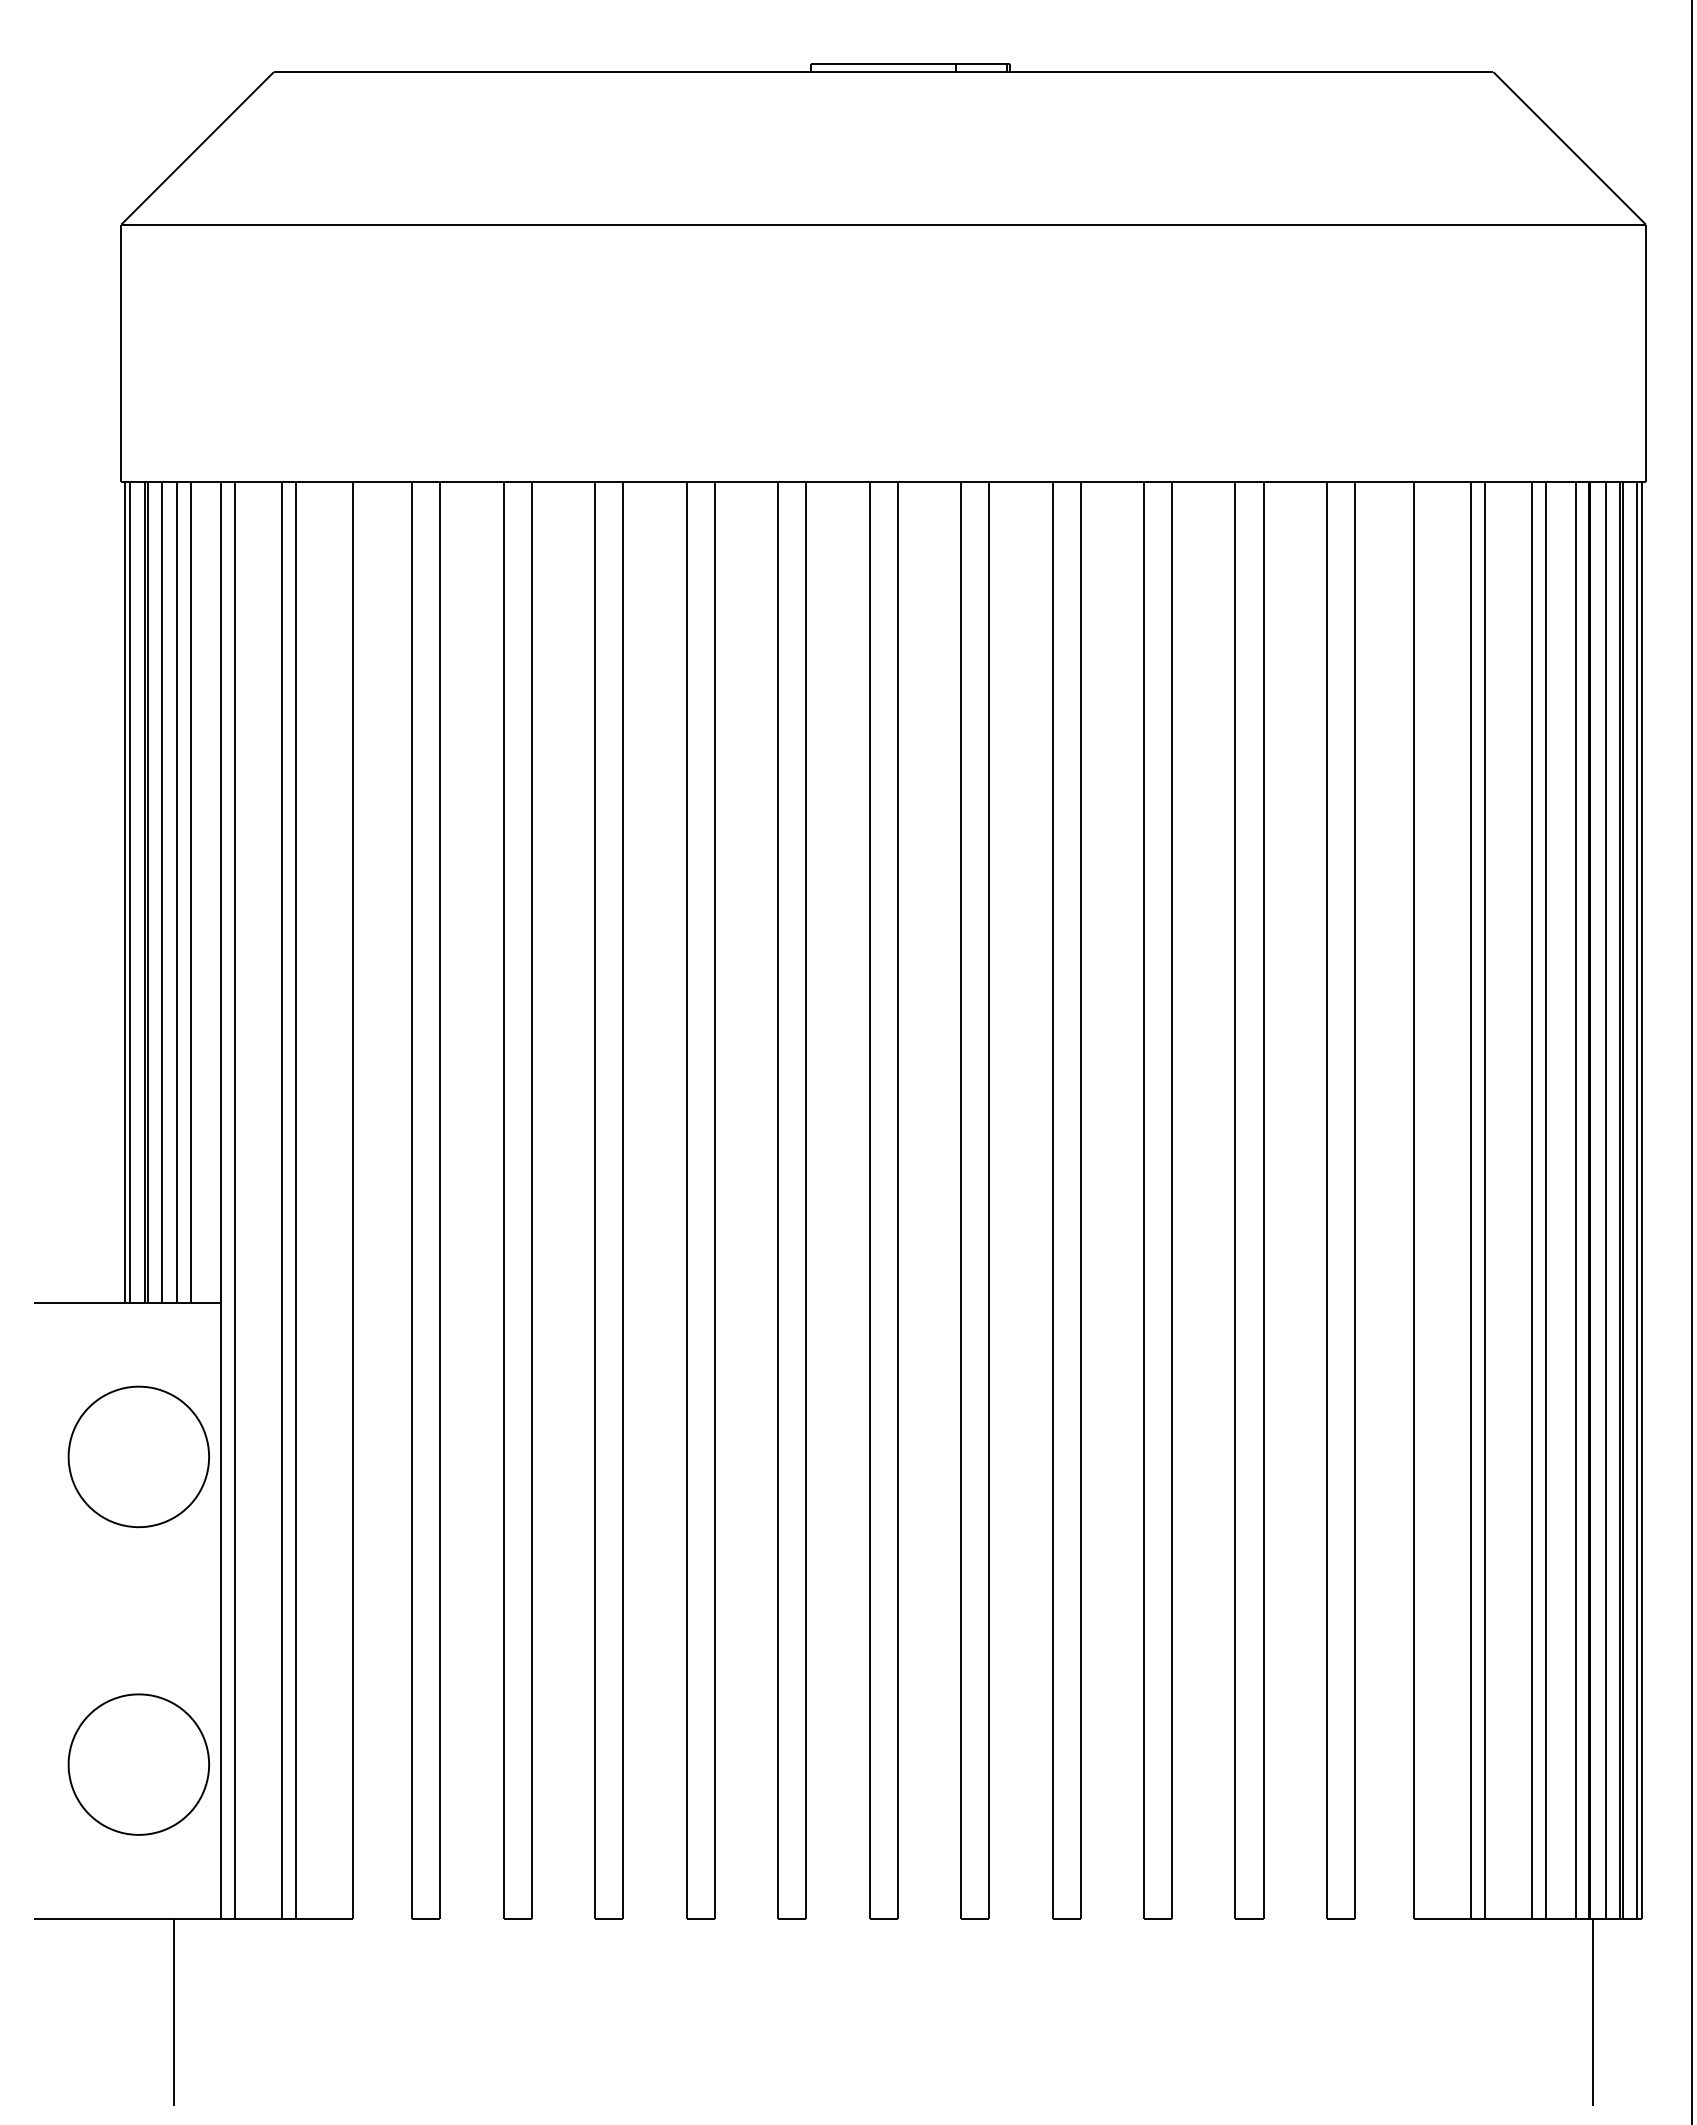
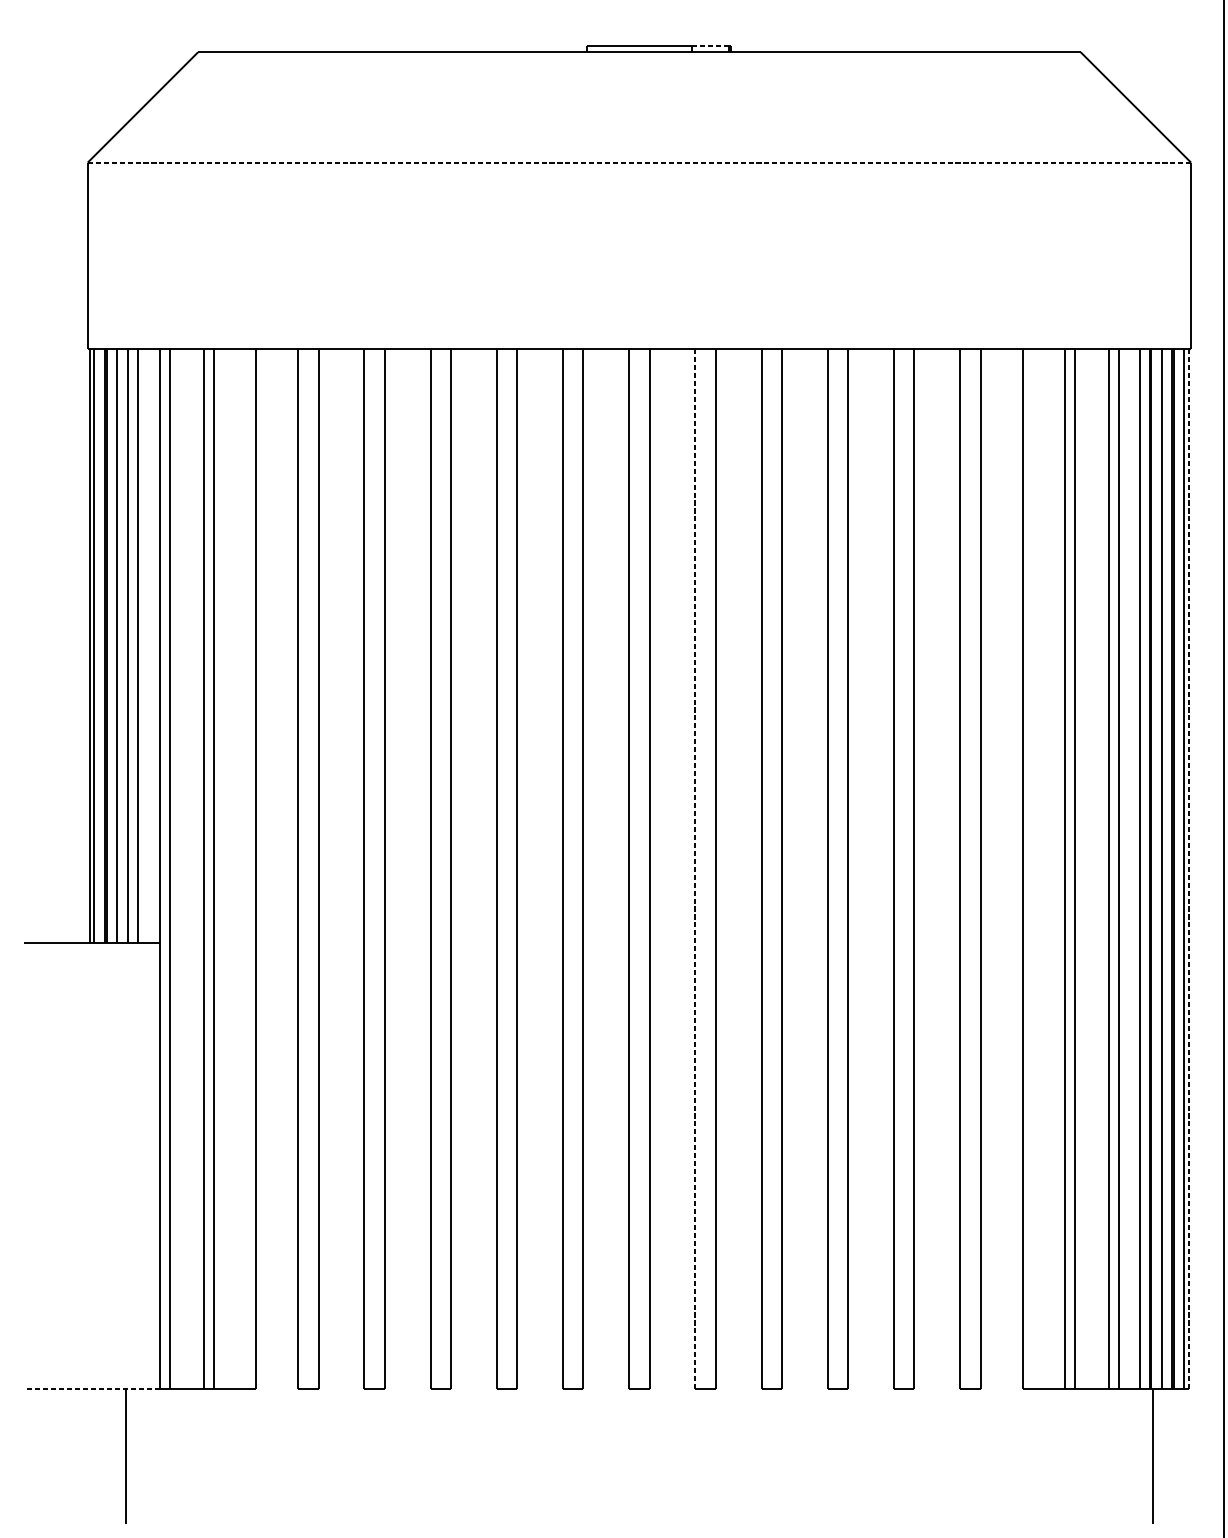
line: (982, 63) -> (710, 46), solid -> dashed
line: (884, 224) -> (640, 162), solid -> dashed
line: (961, 1201) -> (695, 869), solid -> dashed
line: (1642, 1201) -> (1188, 869), solid -> dashed
part: (138, 1456) -> (100, 1054), removed
part: (138, 1764) -> (100, 1277), removed
line: (127, 1918) -> (92, 1388), solid -> dashed

